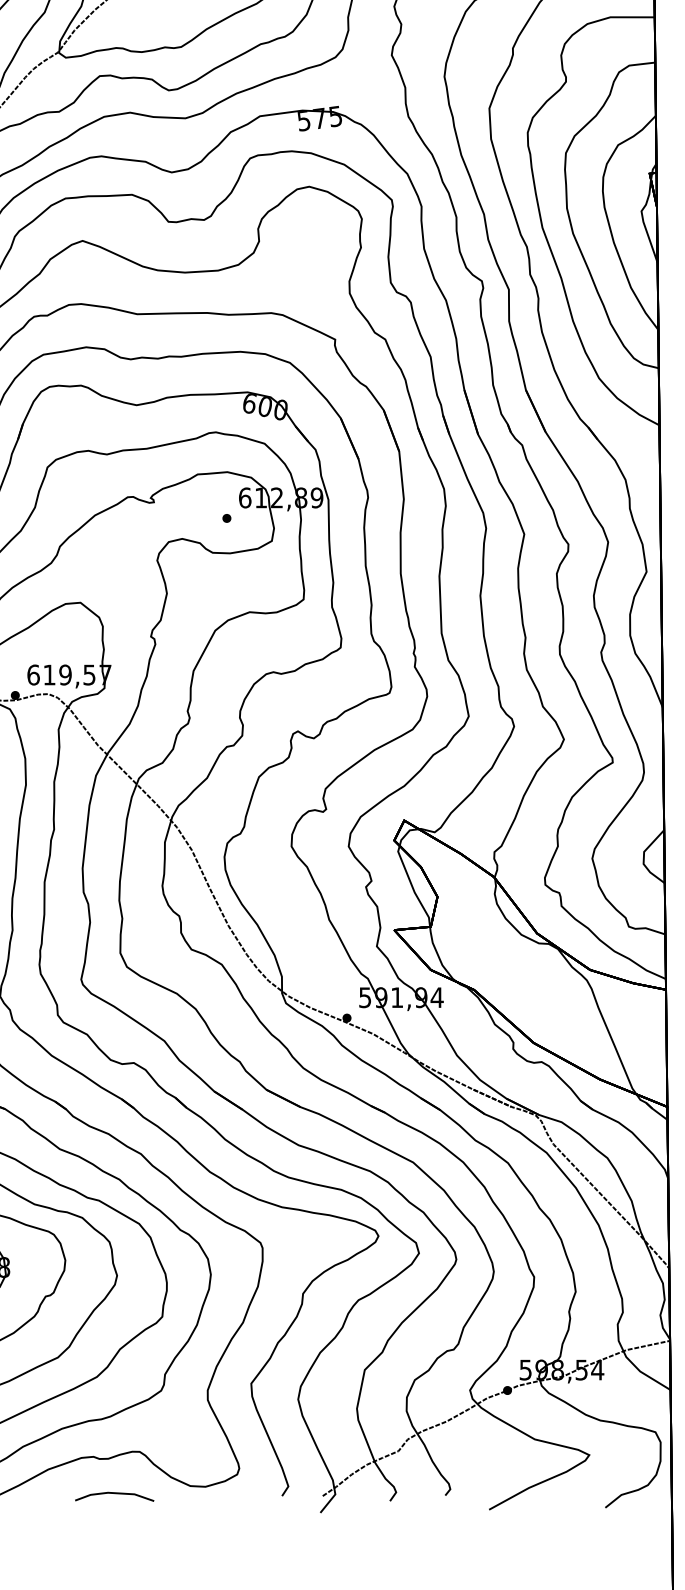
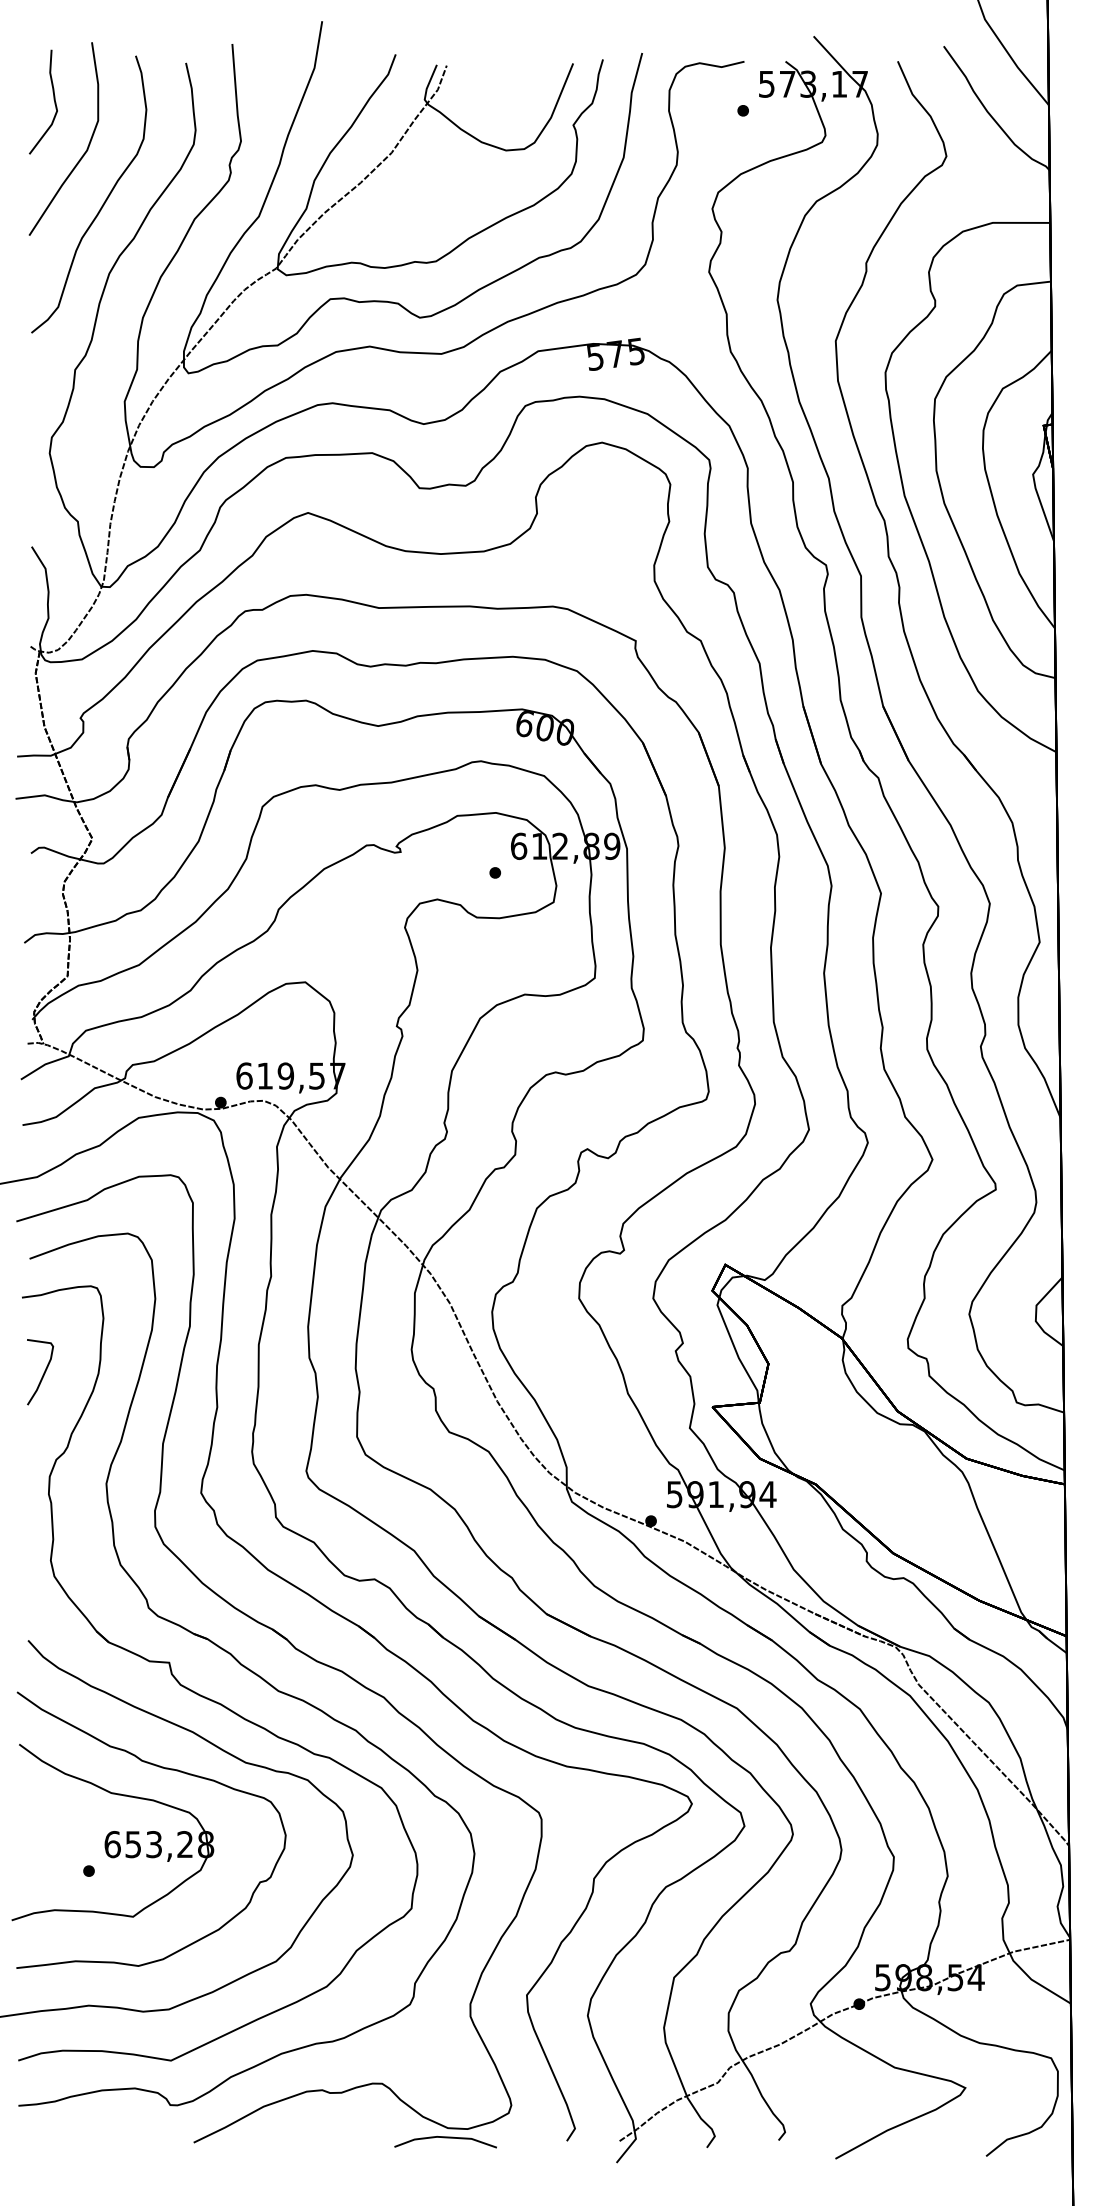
line: (114, 1494) -> (445, 2138), moved

